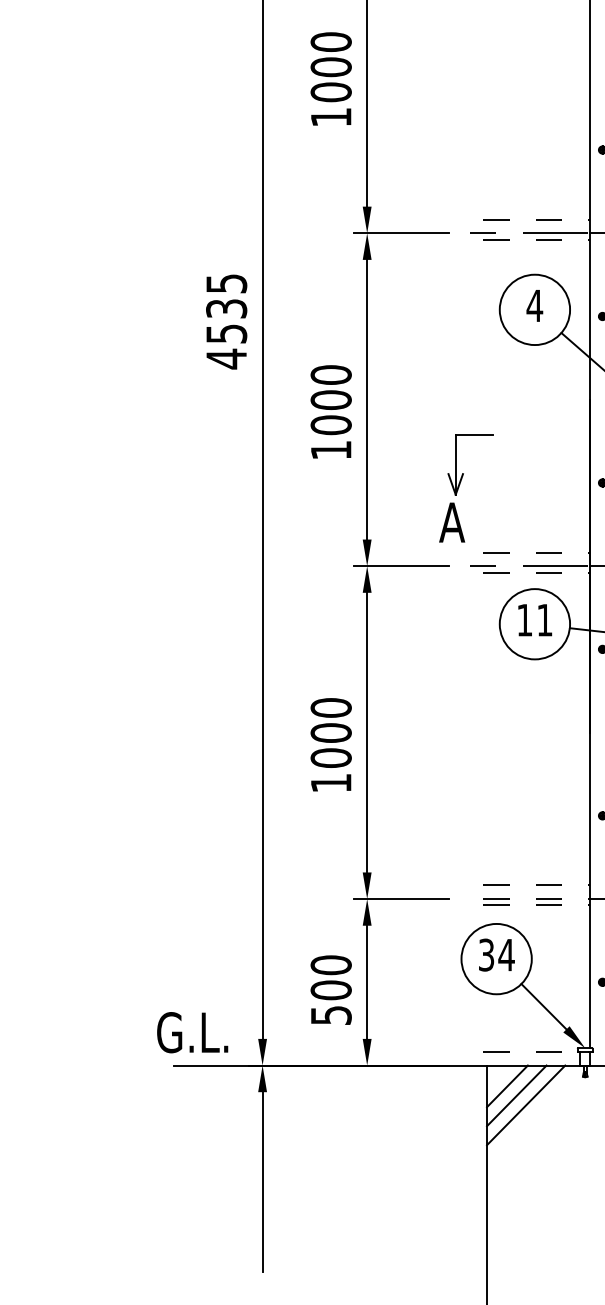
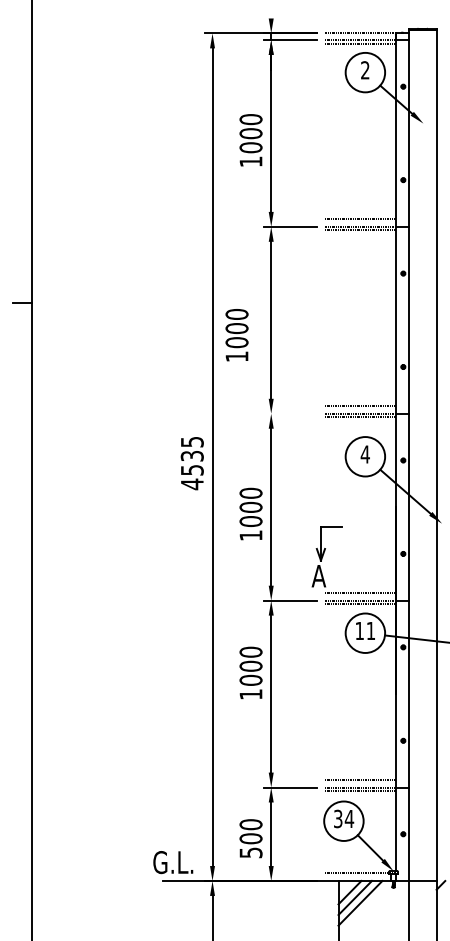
text: (330, 79) -> (236, 335), moved
line: (401, 232) -> (290, 413), removed
text: (330, 744) -> (250, 672), moved

